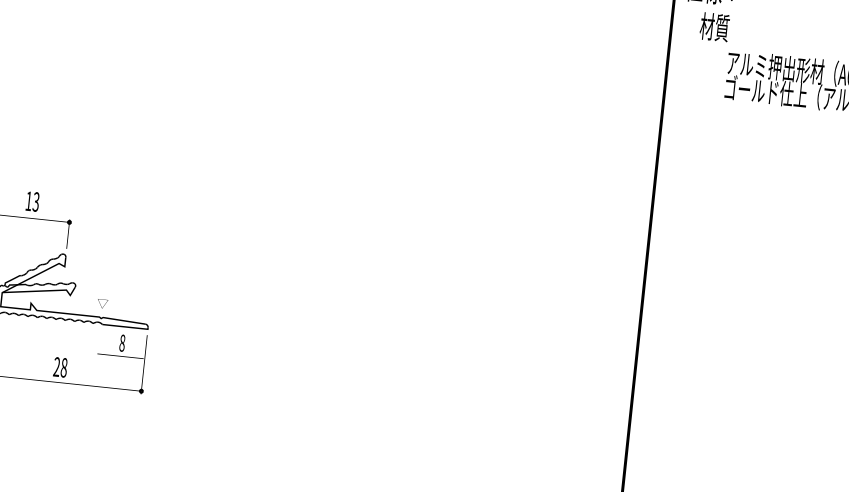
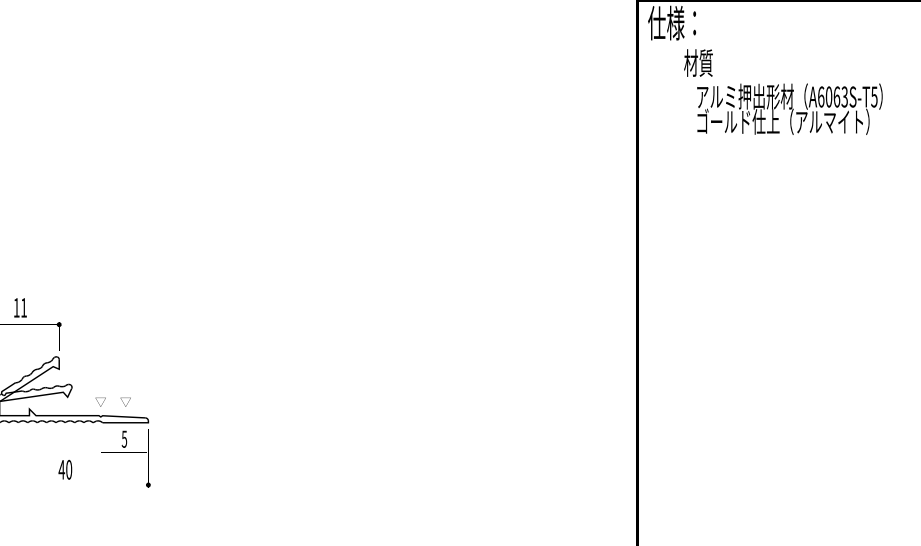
text: (714, 26) -> (698, 62), moved
text: (35, 201) -> (23, 307), 13 -> 11
part: (127, 305) -> (125, 401), added
text: (122, 342) -> (124, 438), 8 -> 5
text: (60, 367) -> (65, 469), 28 -> 40

